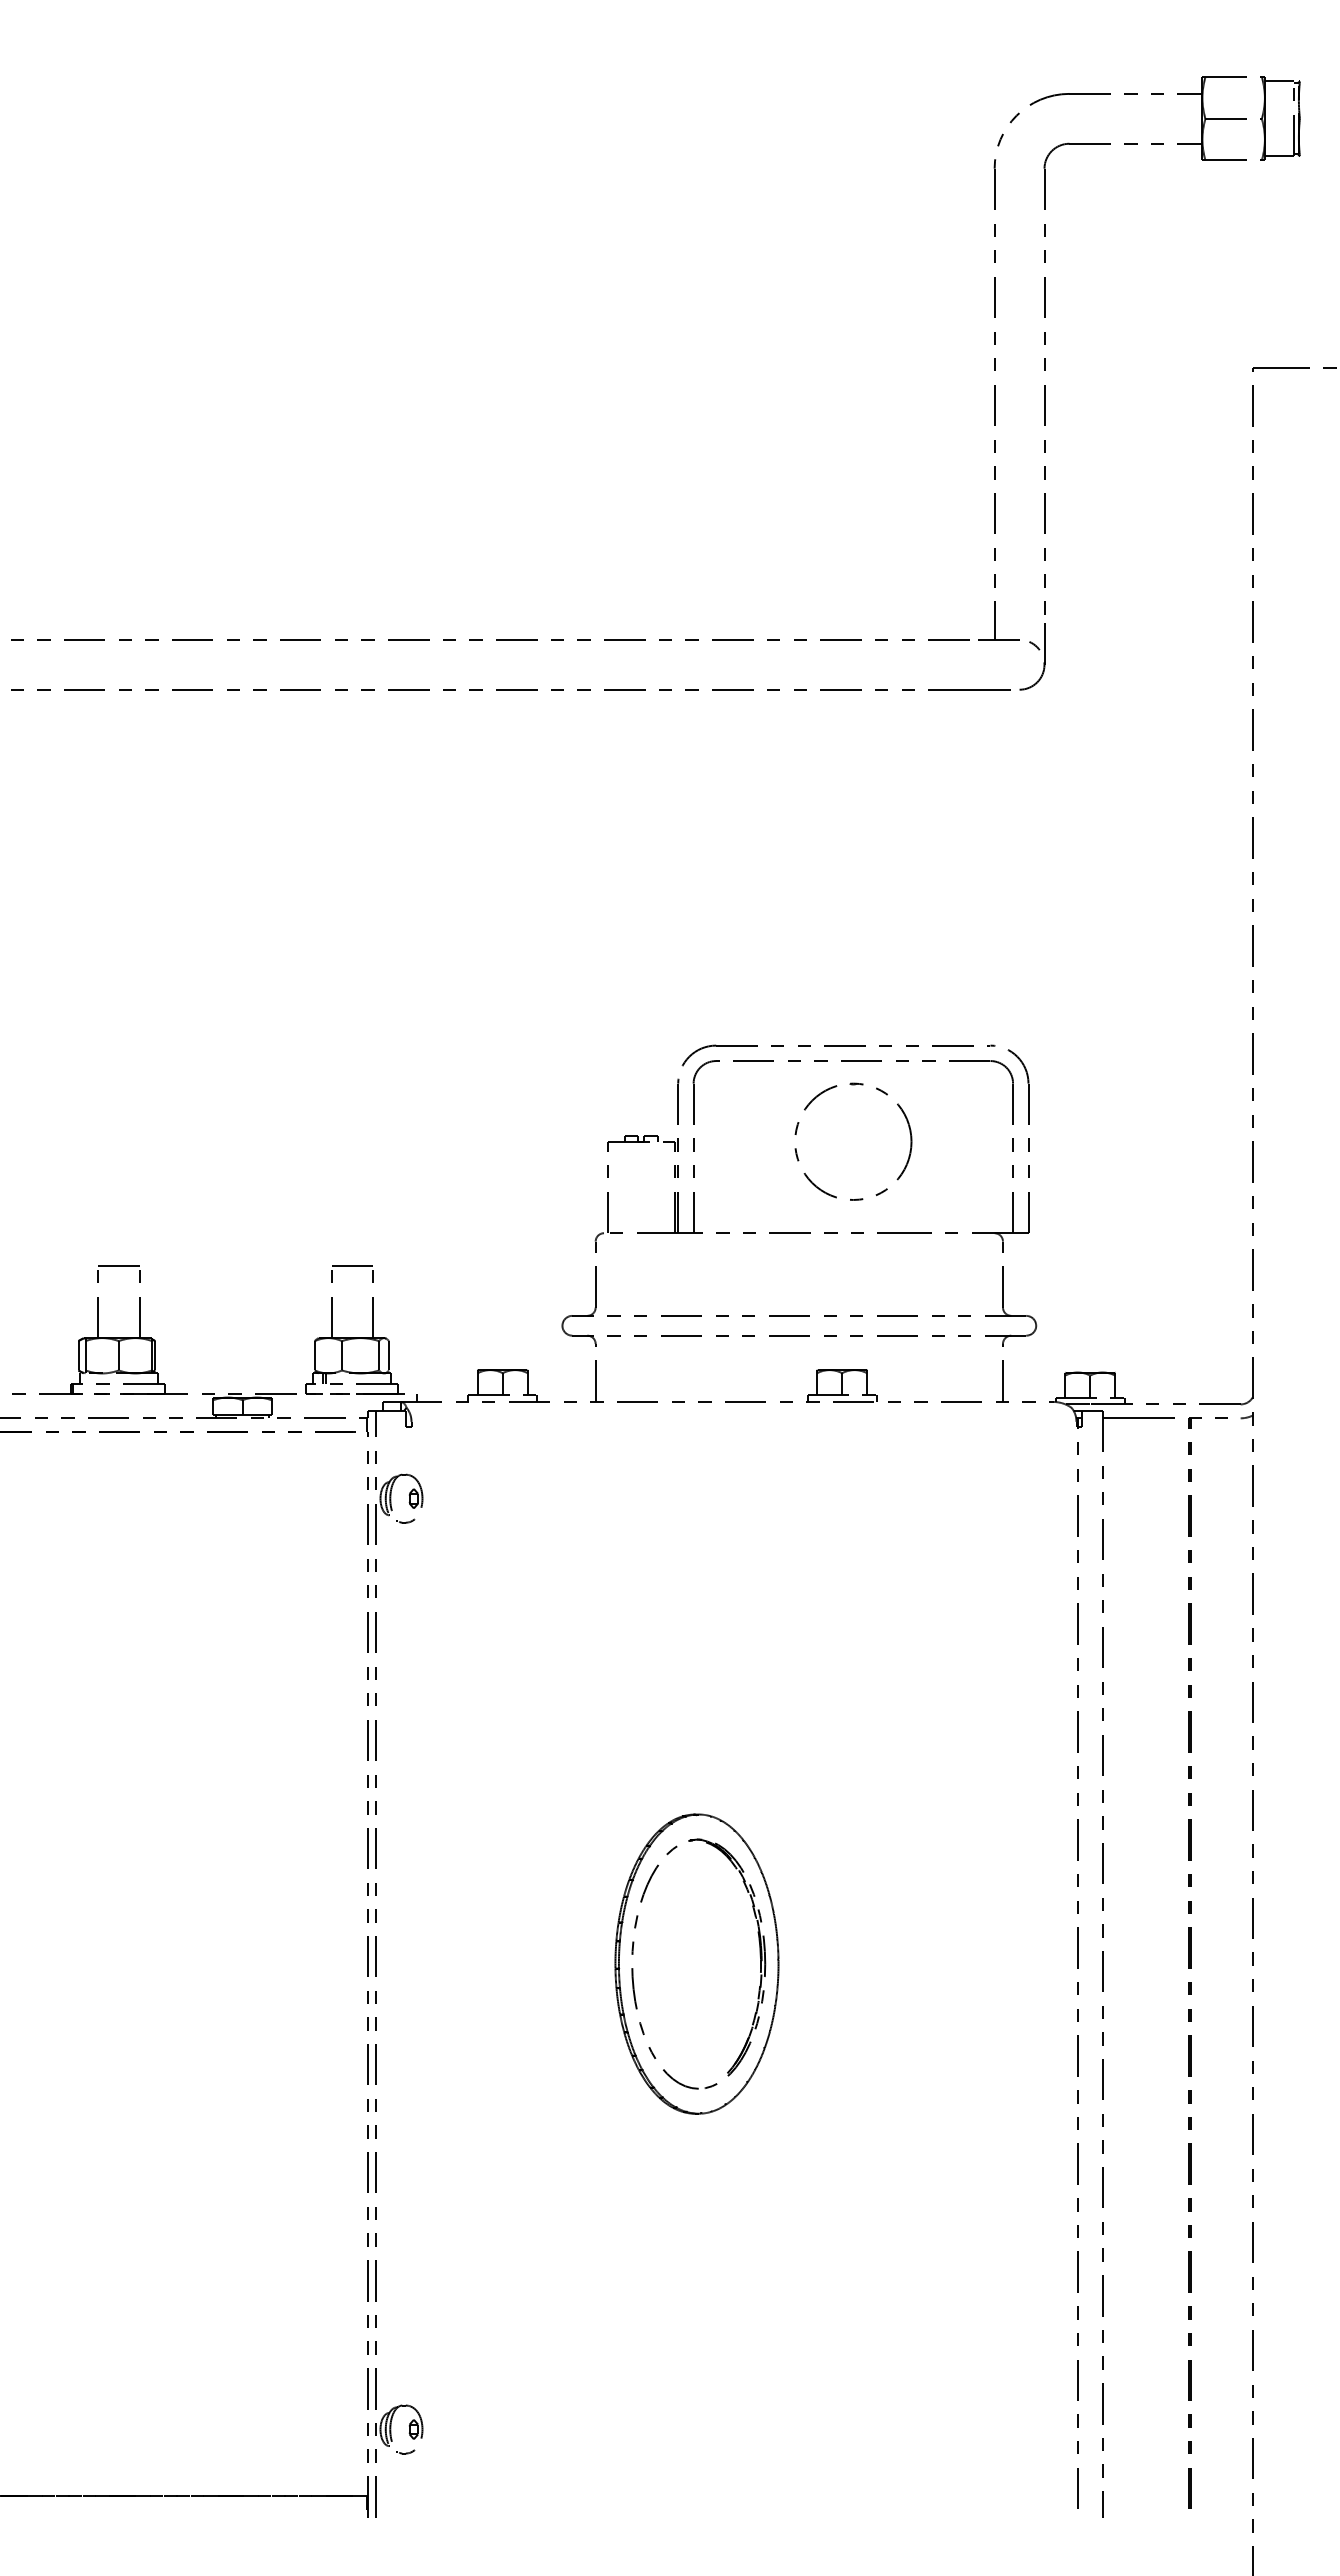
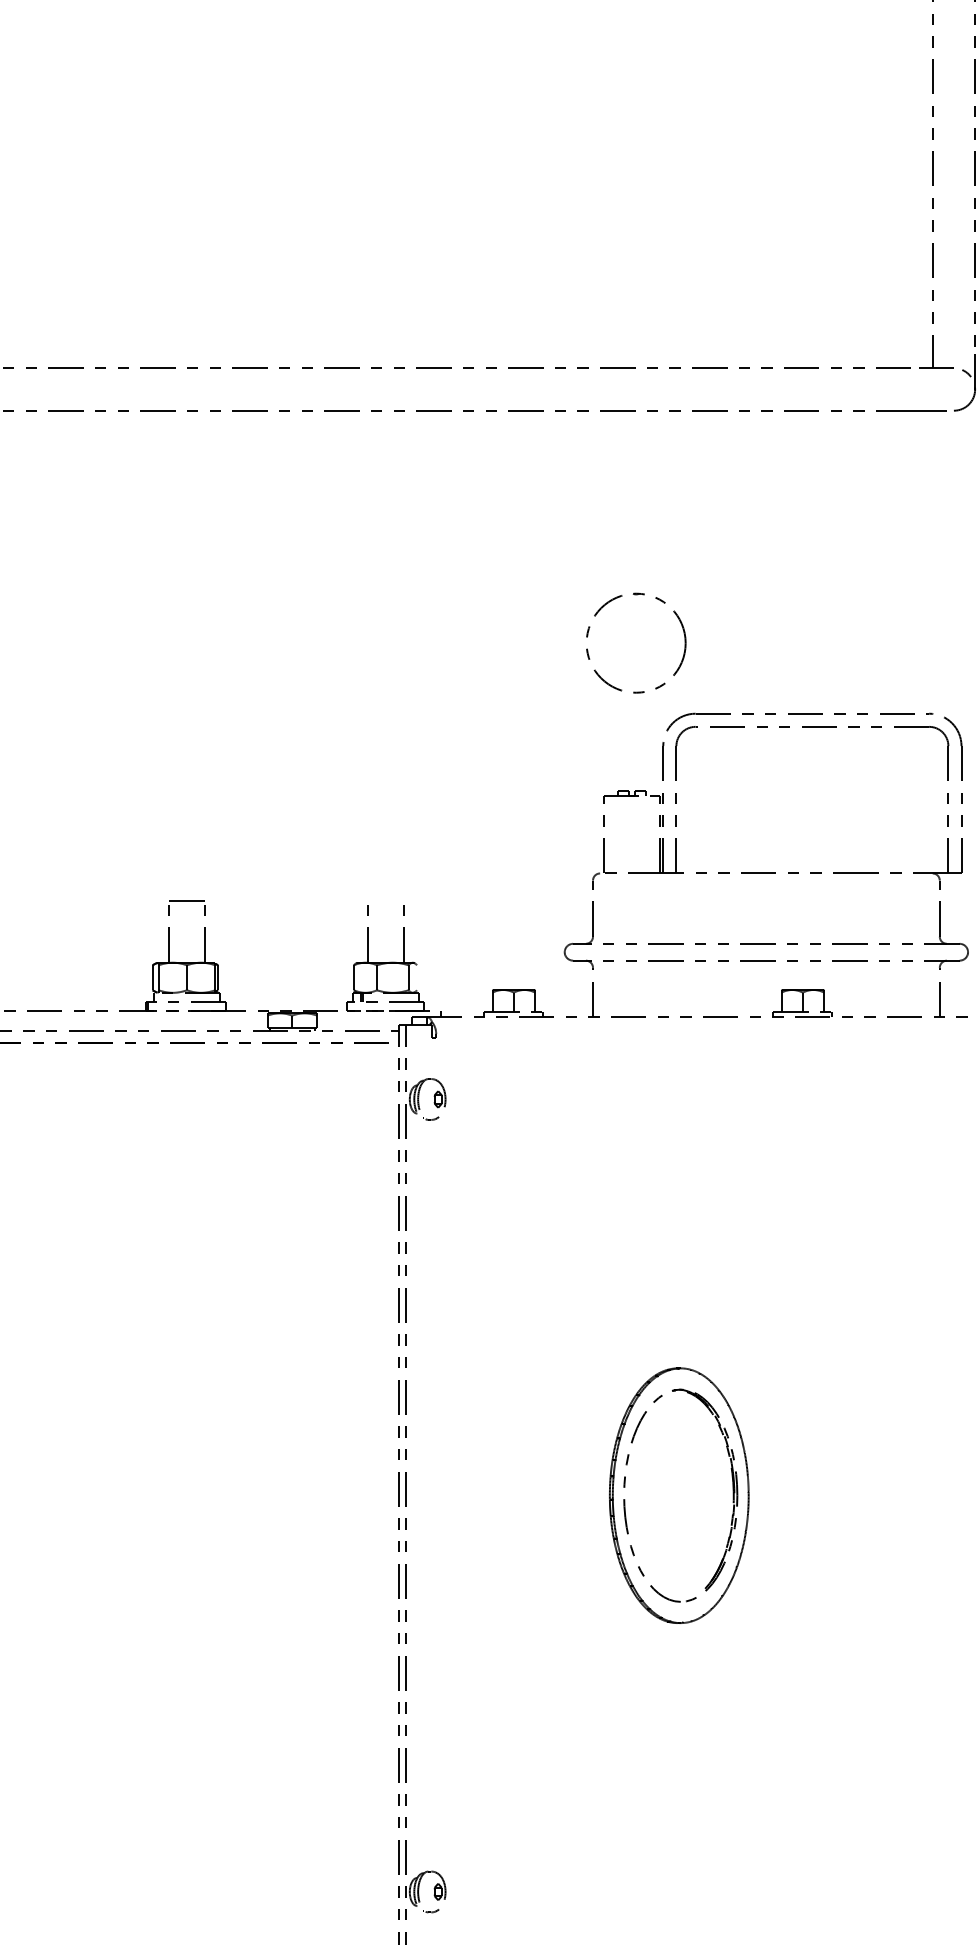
circle: (853, 1141) -> (636, 642), moved
line: (352, 1266) -> (385, 901), removed
line: (389, 1355) -> (417, 977), removed

